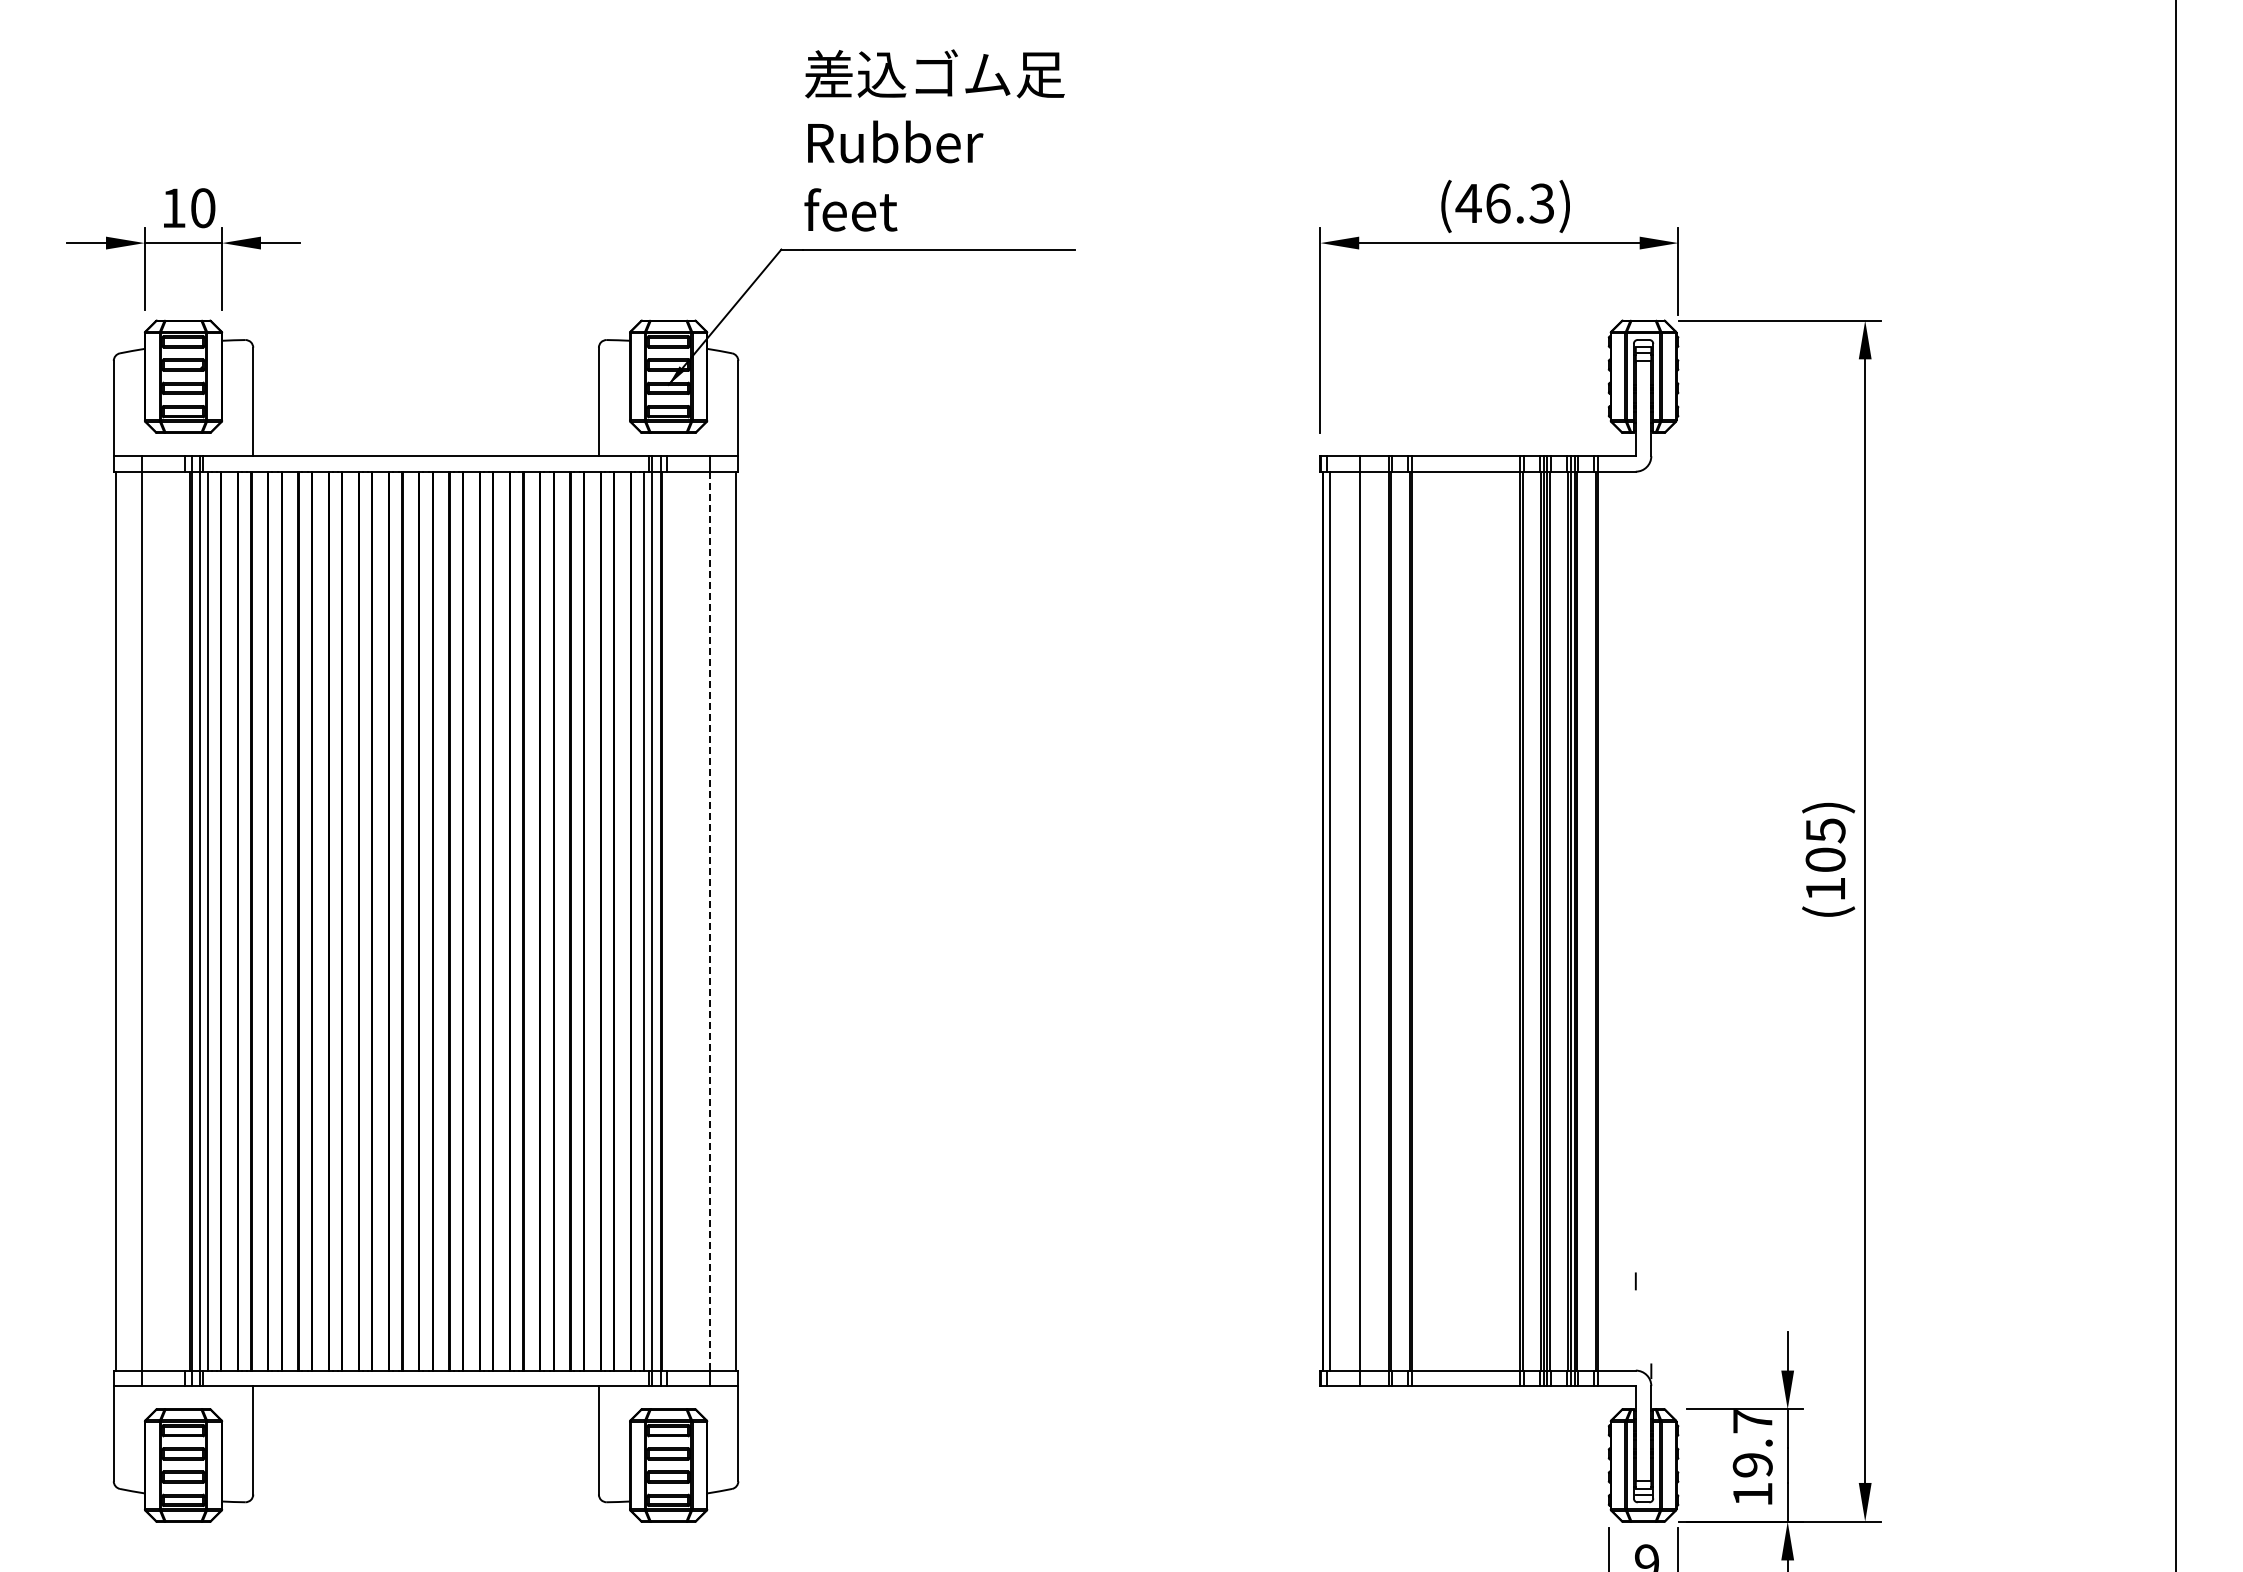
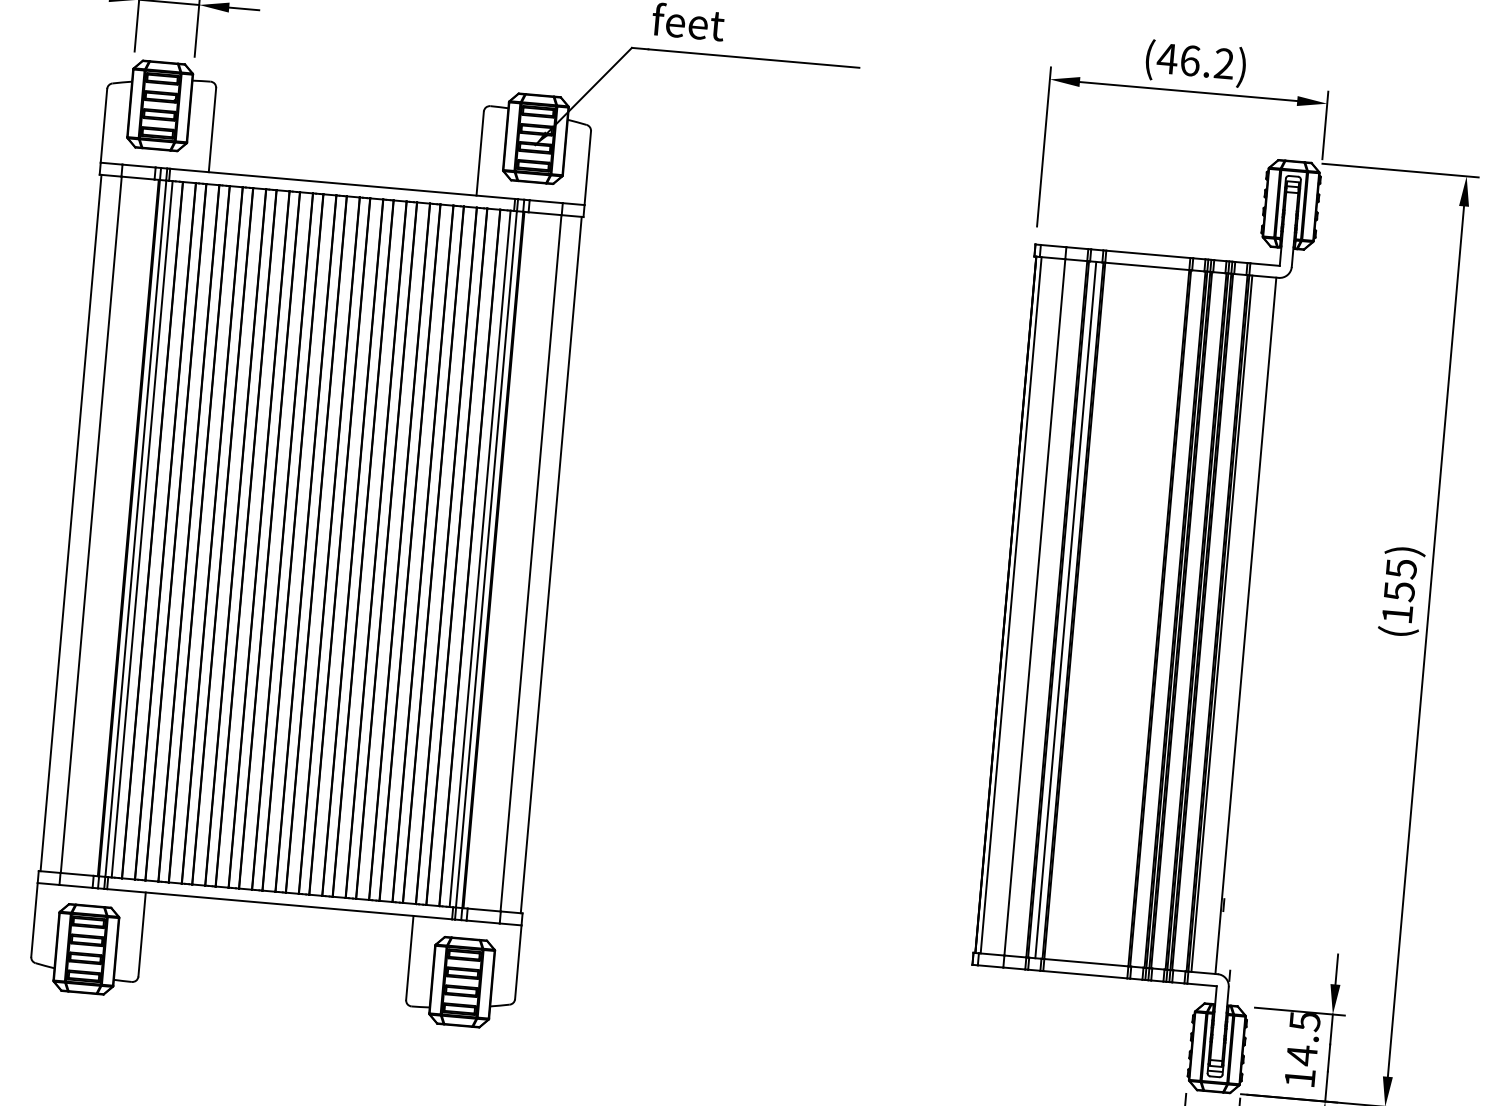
text: (1541, 203) -> (1223, 63), (46.3) -> (46.2)
text: (1825, 859) -> (1399, 591), (105) -> (155)
line: (1400, 920) -> (1066, 609), added
line: (1601, 920) -> (1221, 623), added
line: (1632, 920) -> (1245, 625), added
line: (709, 921) -> (530, 563), dashed -> solid
text: (1752, 1444) -> (1303, 1039), 19.7 -> 14.5

